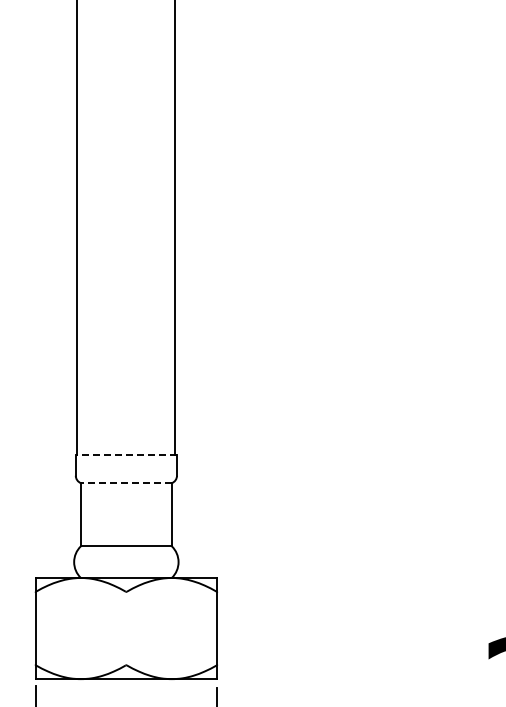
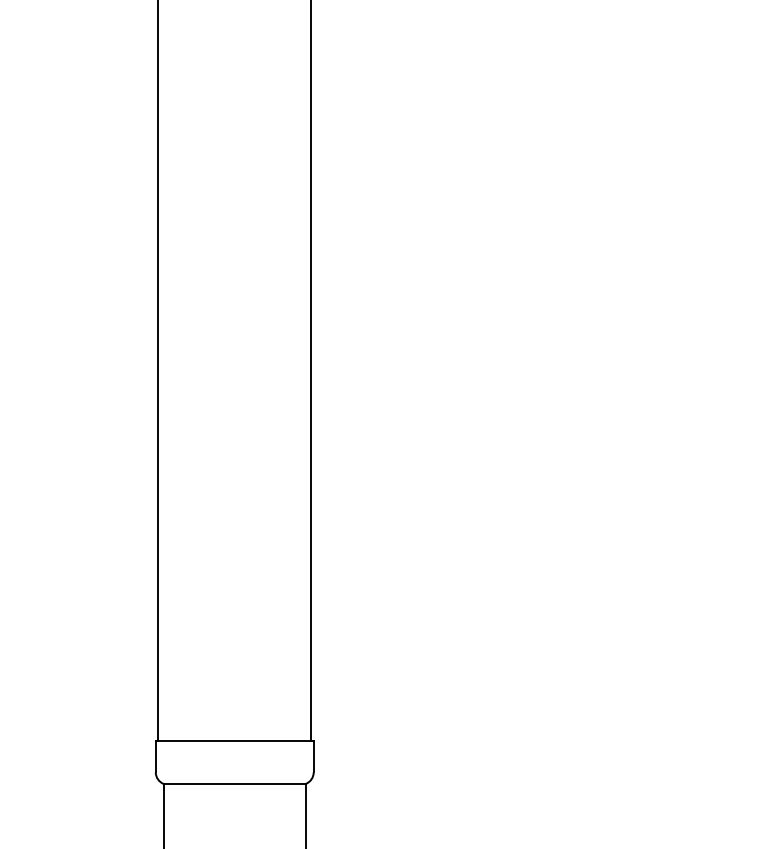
line: (126, 455) -> (234, 740), dashed -> solid
line: (125, 483) -> (233, 784), dashed -> solid

